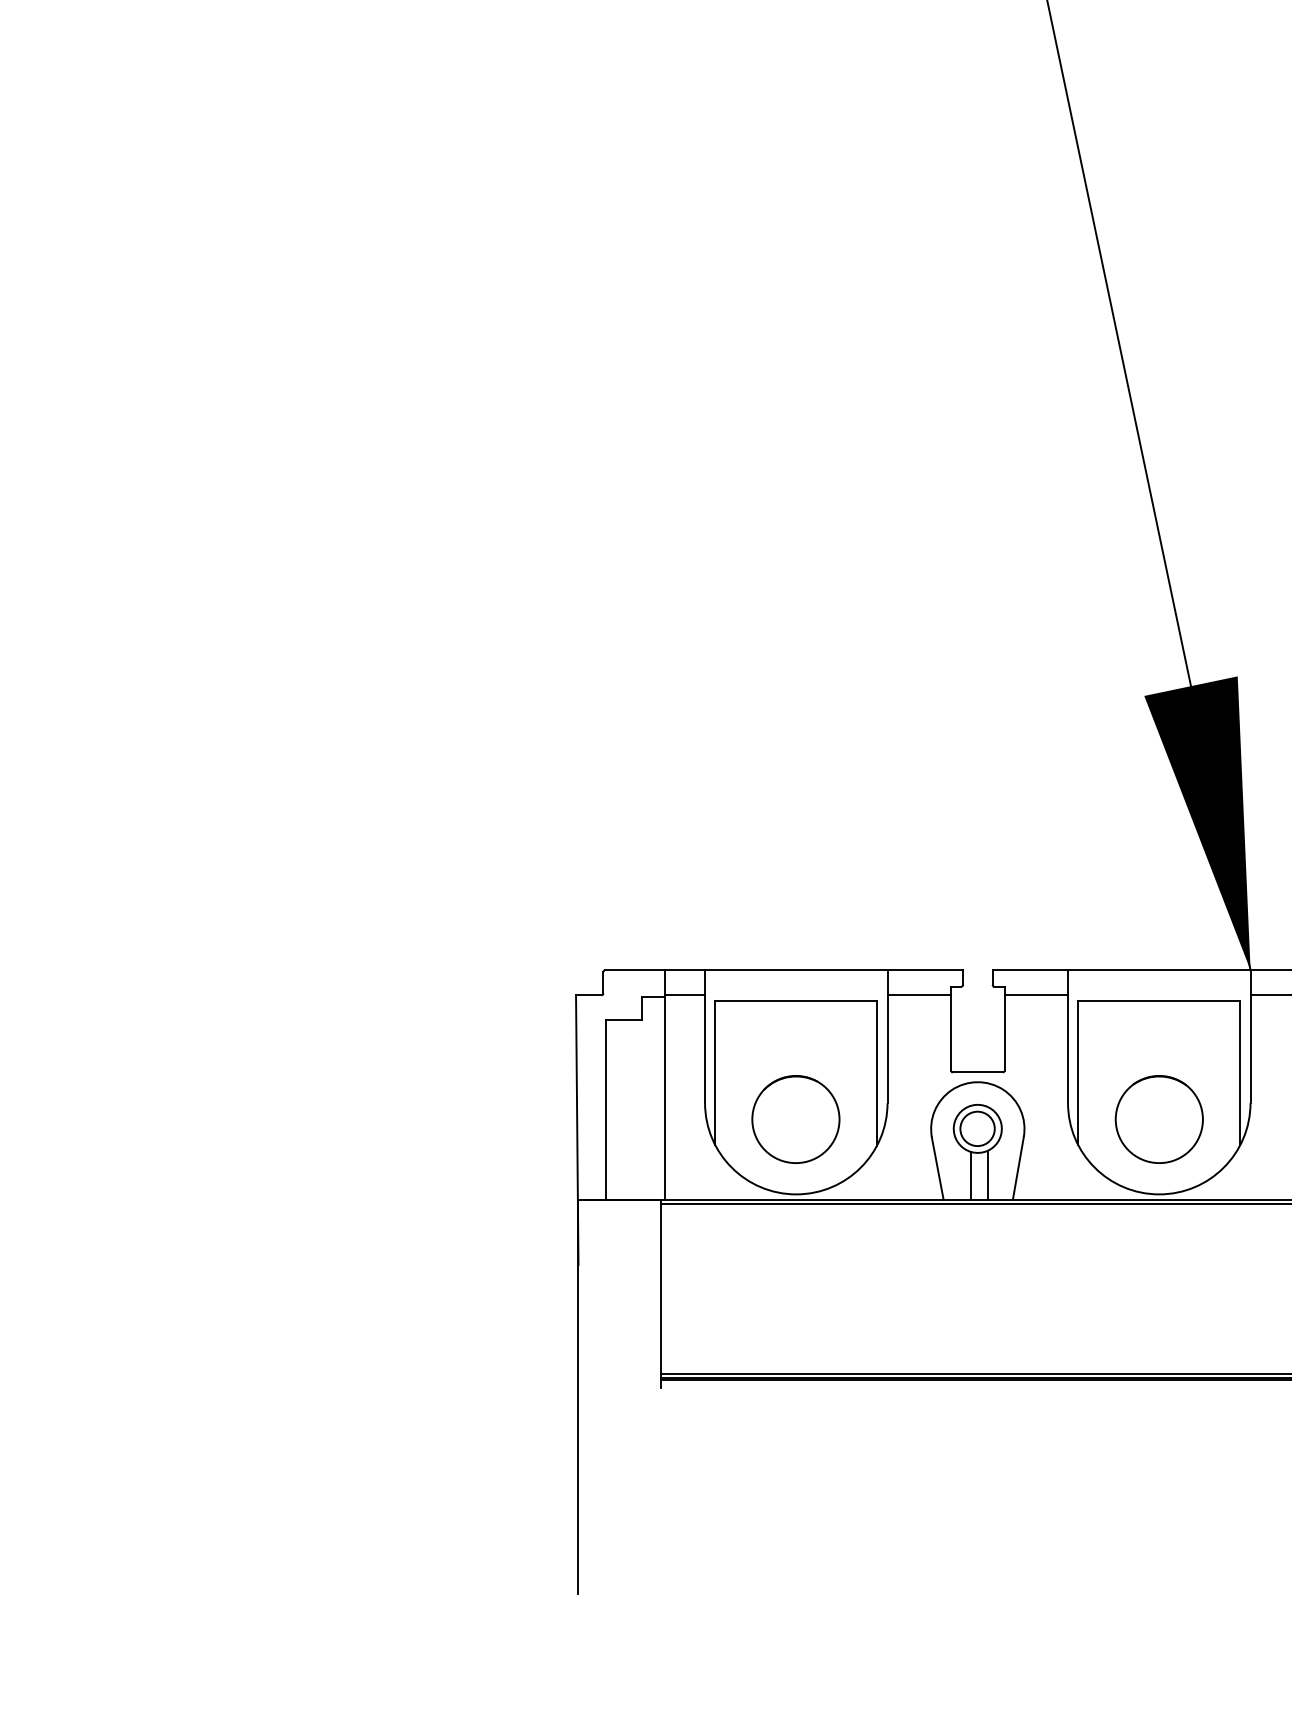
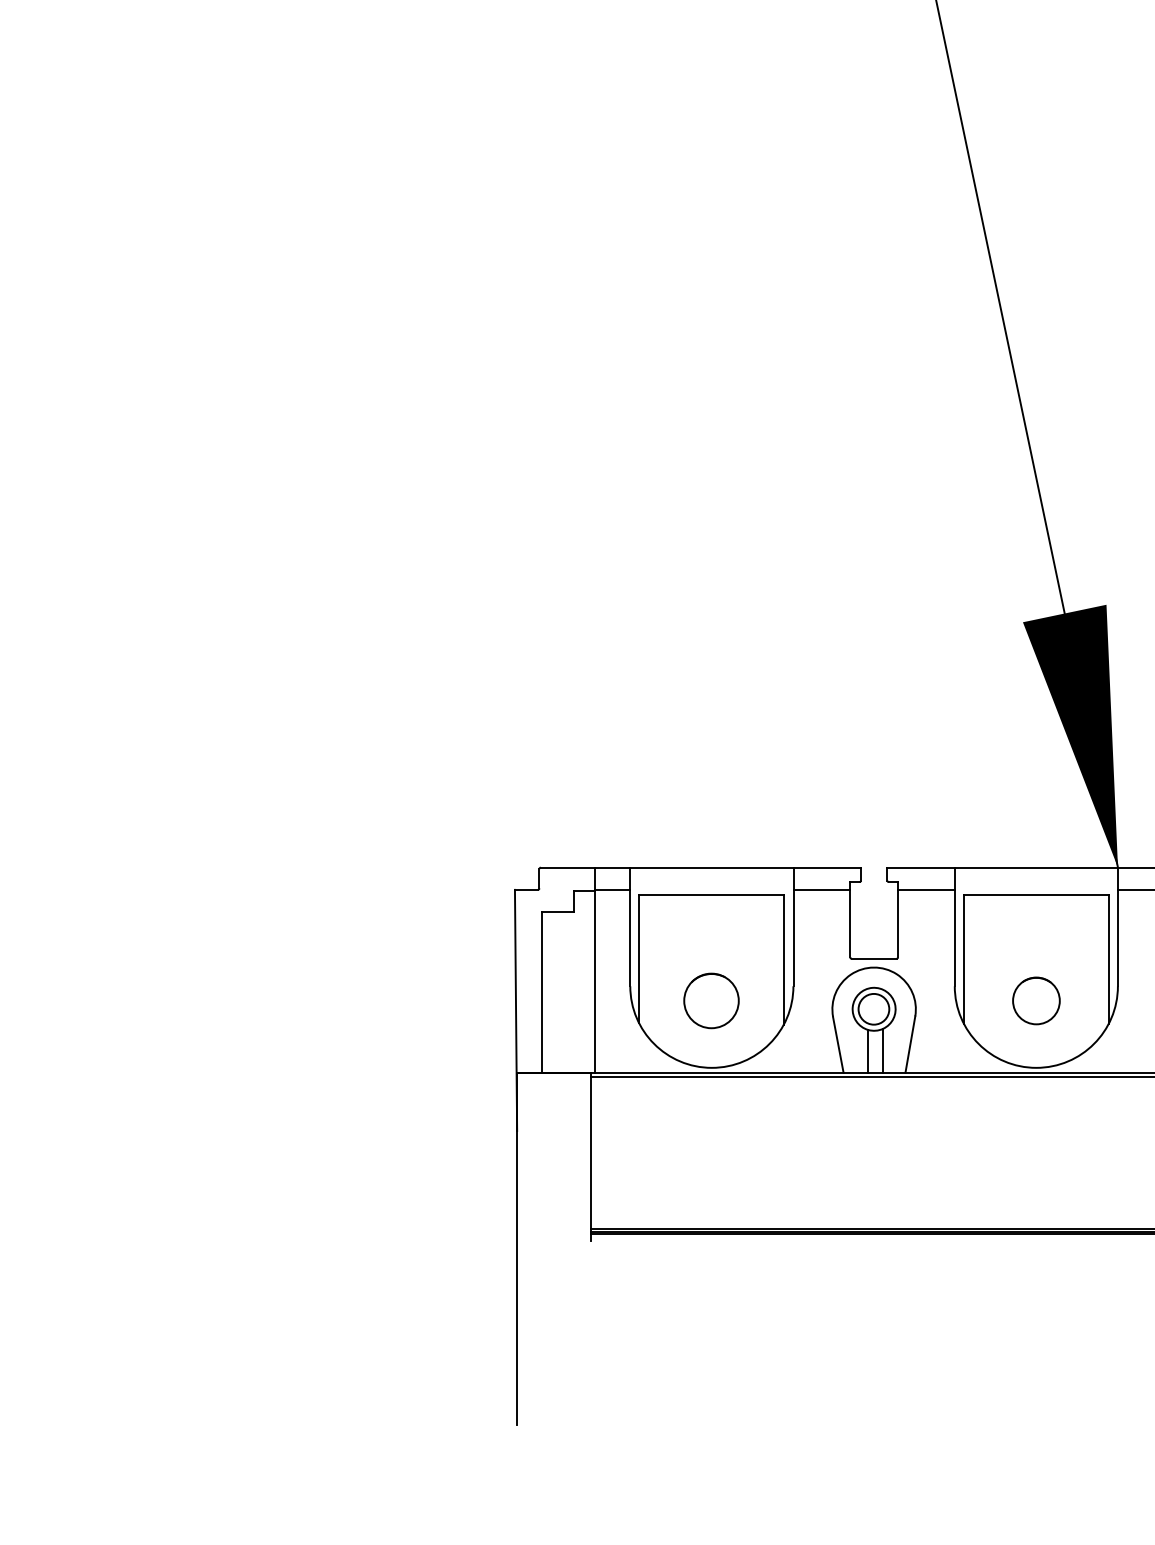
part: (795, 1119) -> (711, 1000), size x0.7
part: (1159, 1119) -> (1036, 1000), size x0.6

